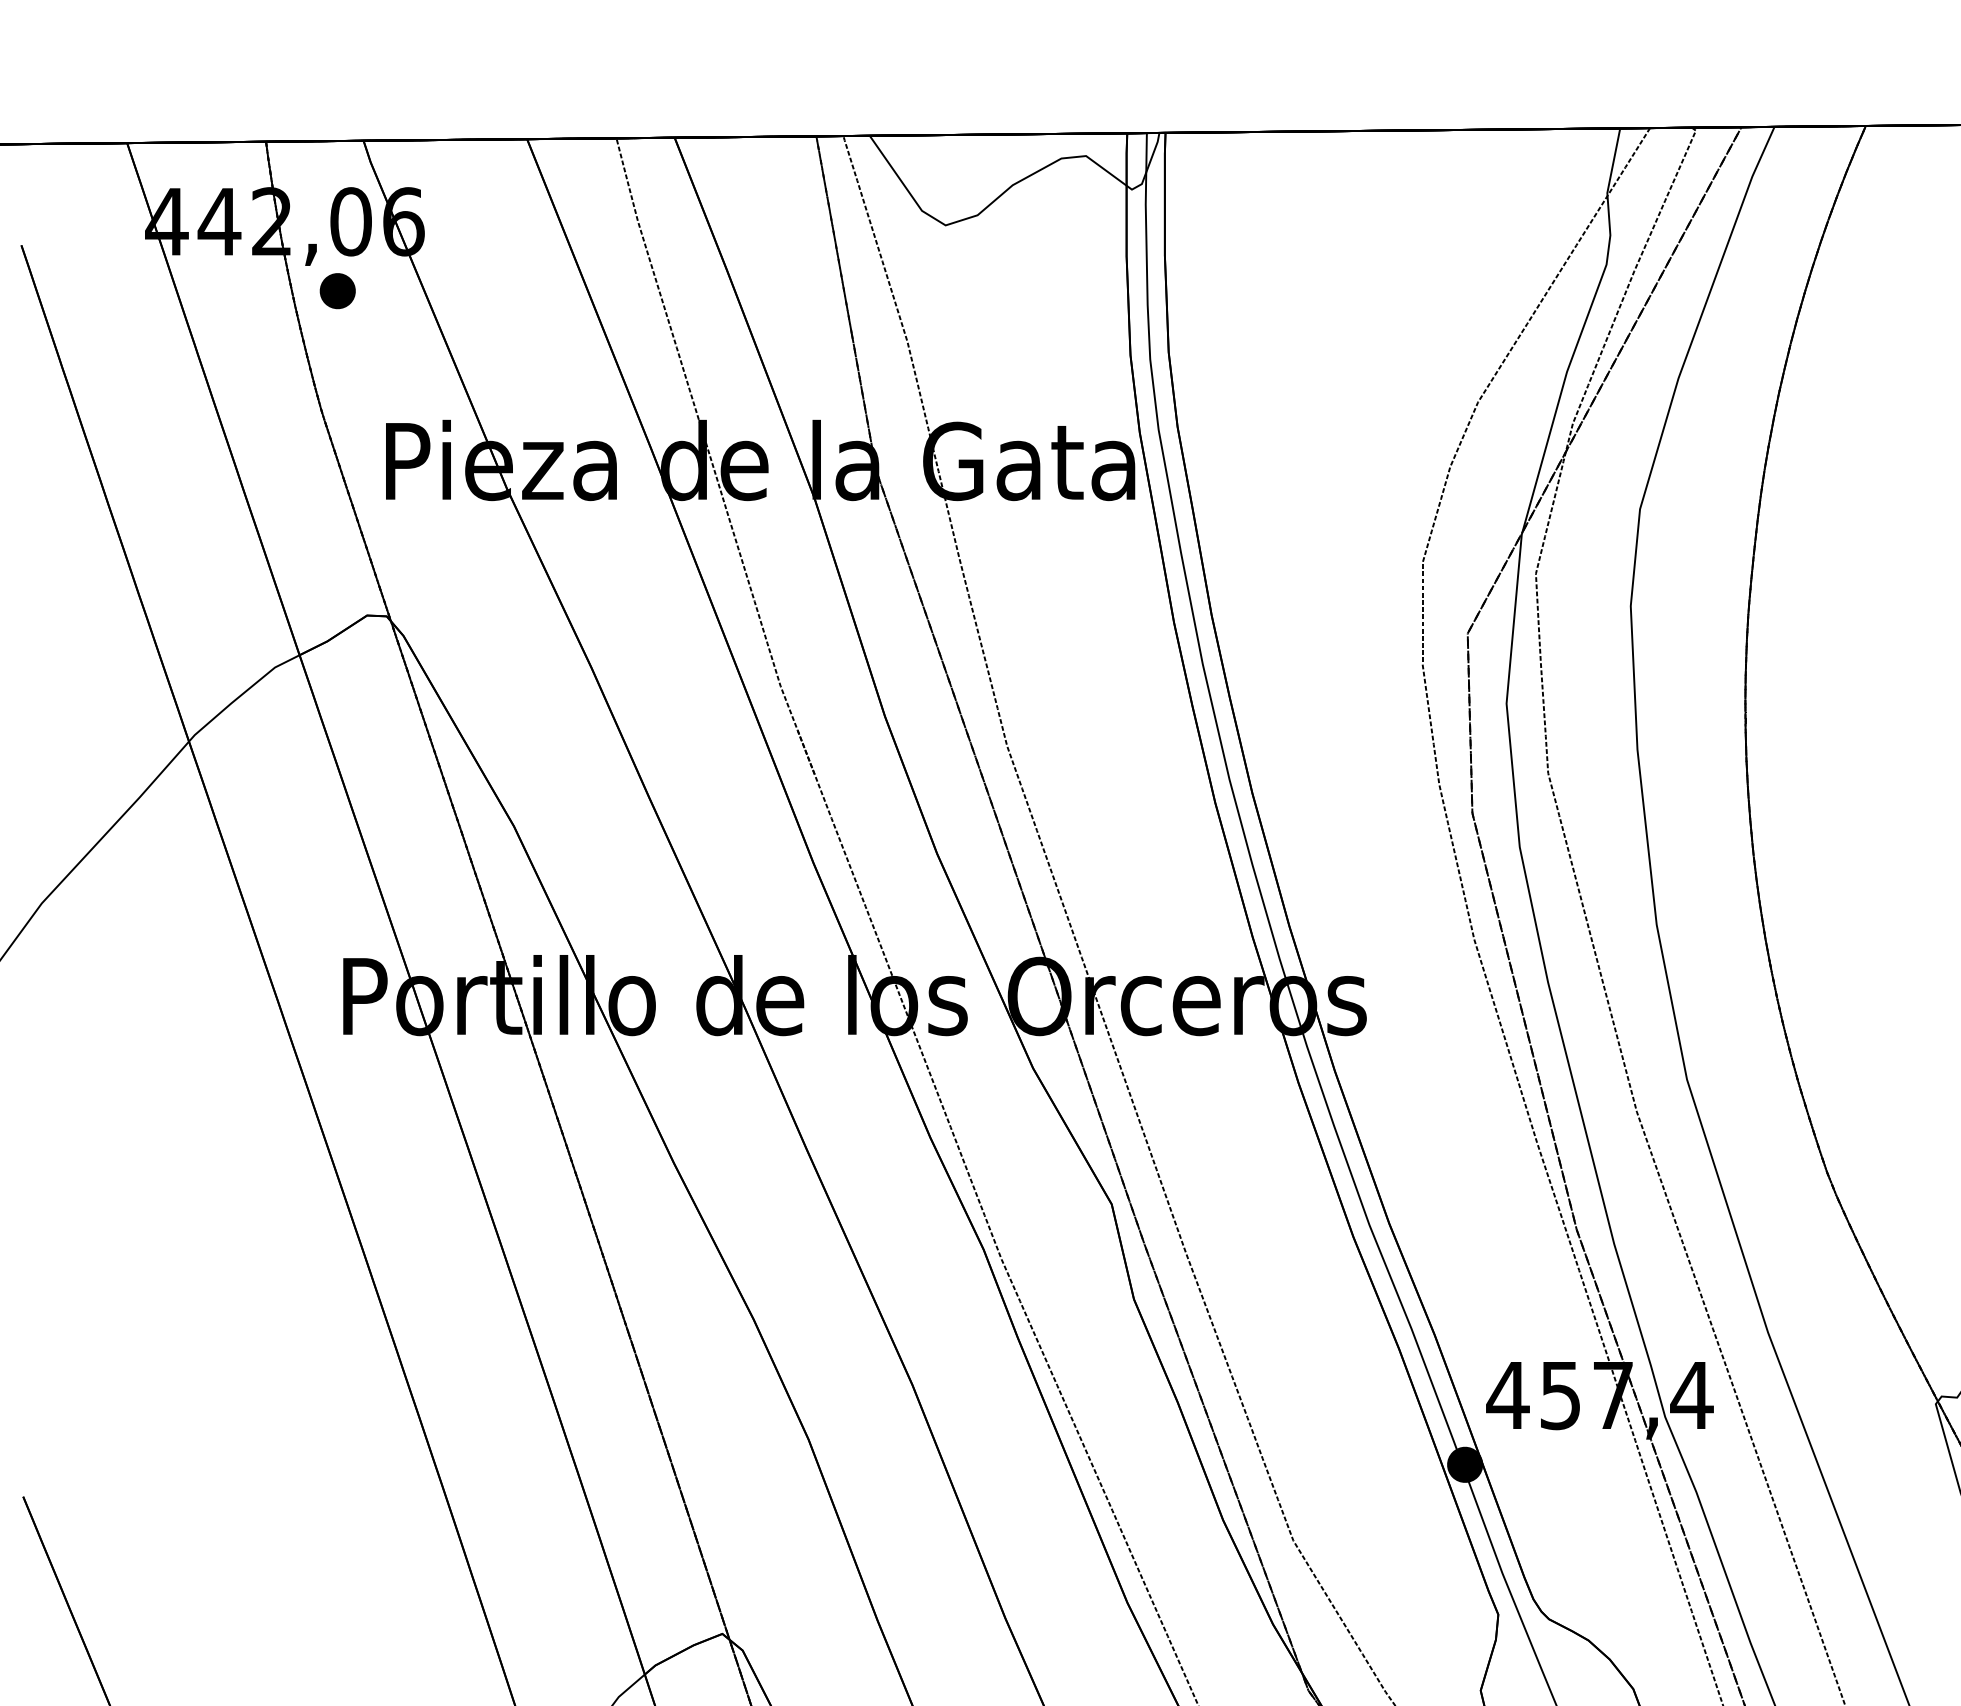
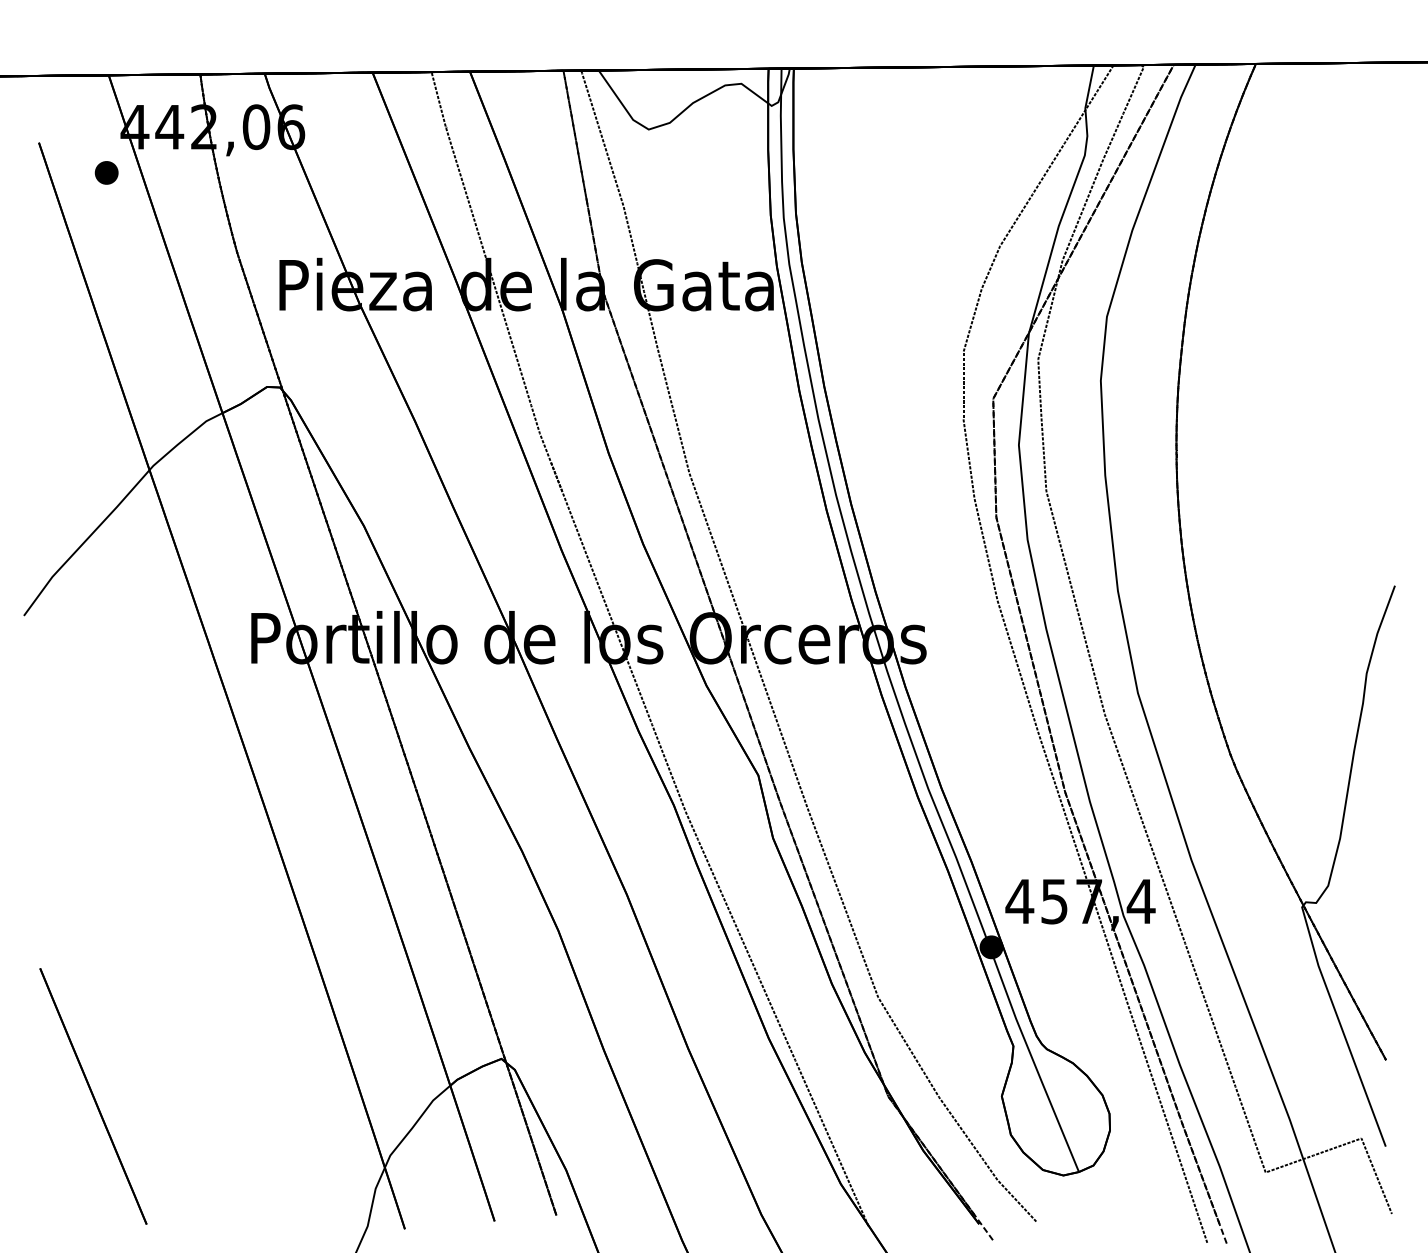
part: (337, 290) -> (106, 172), moved

